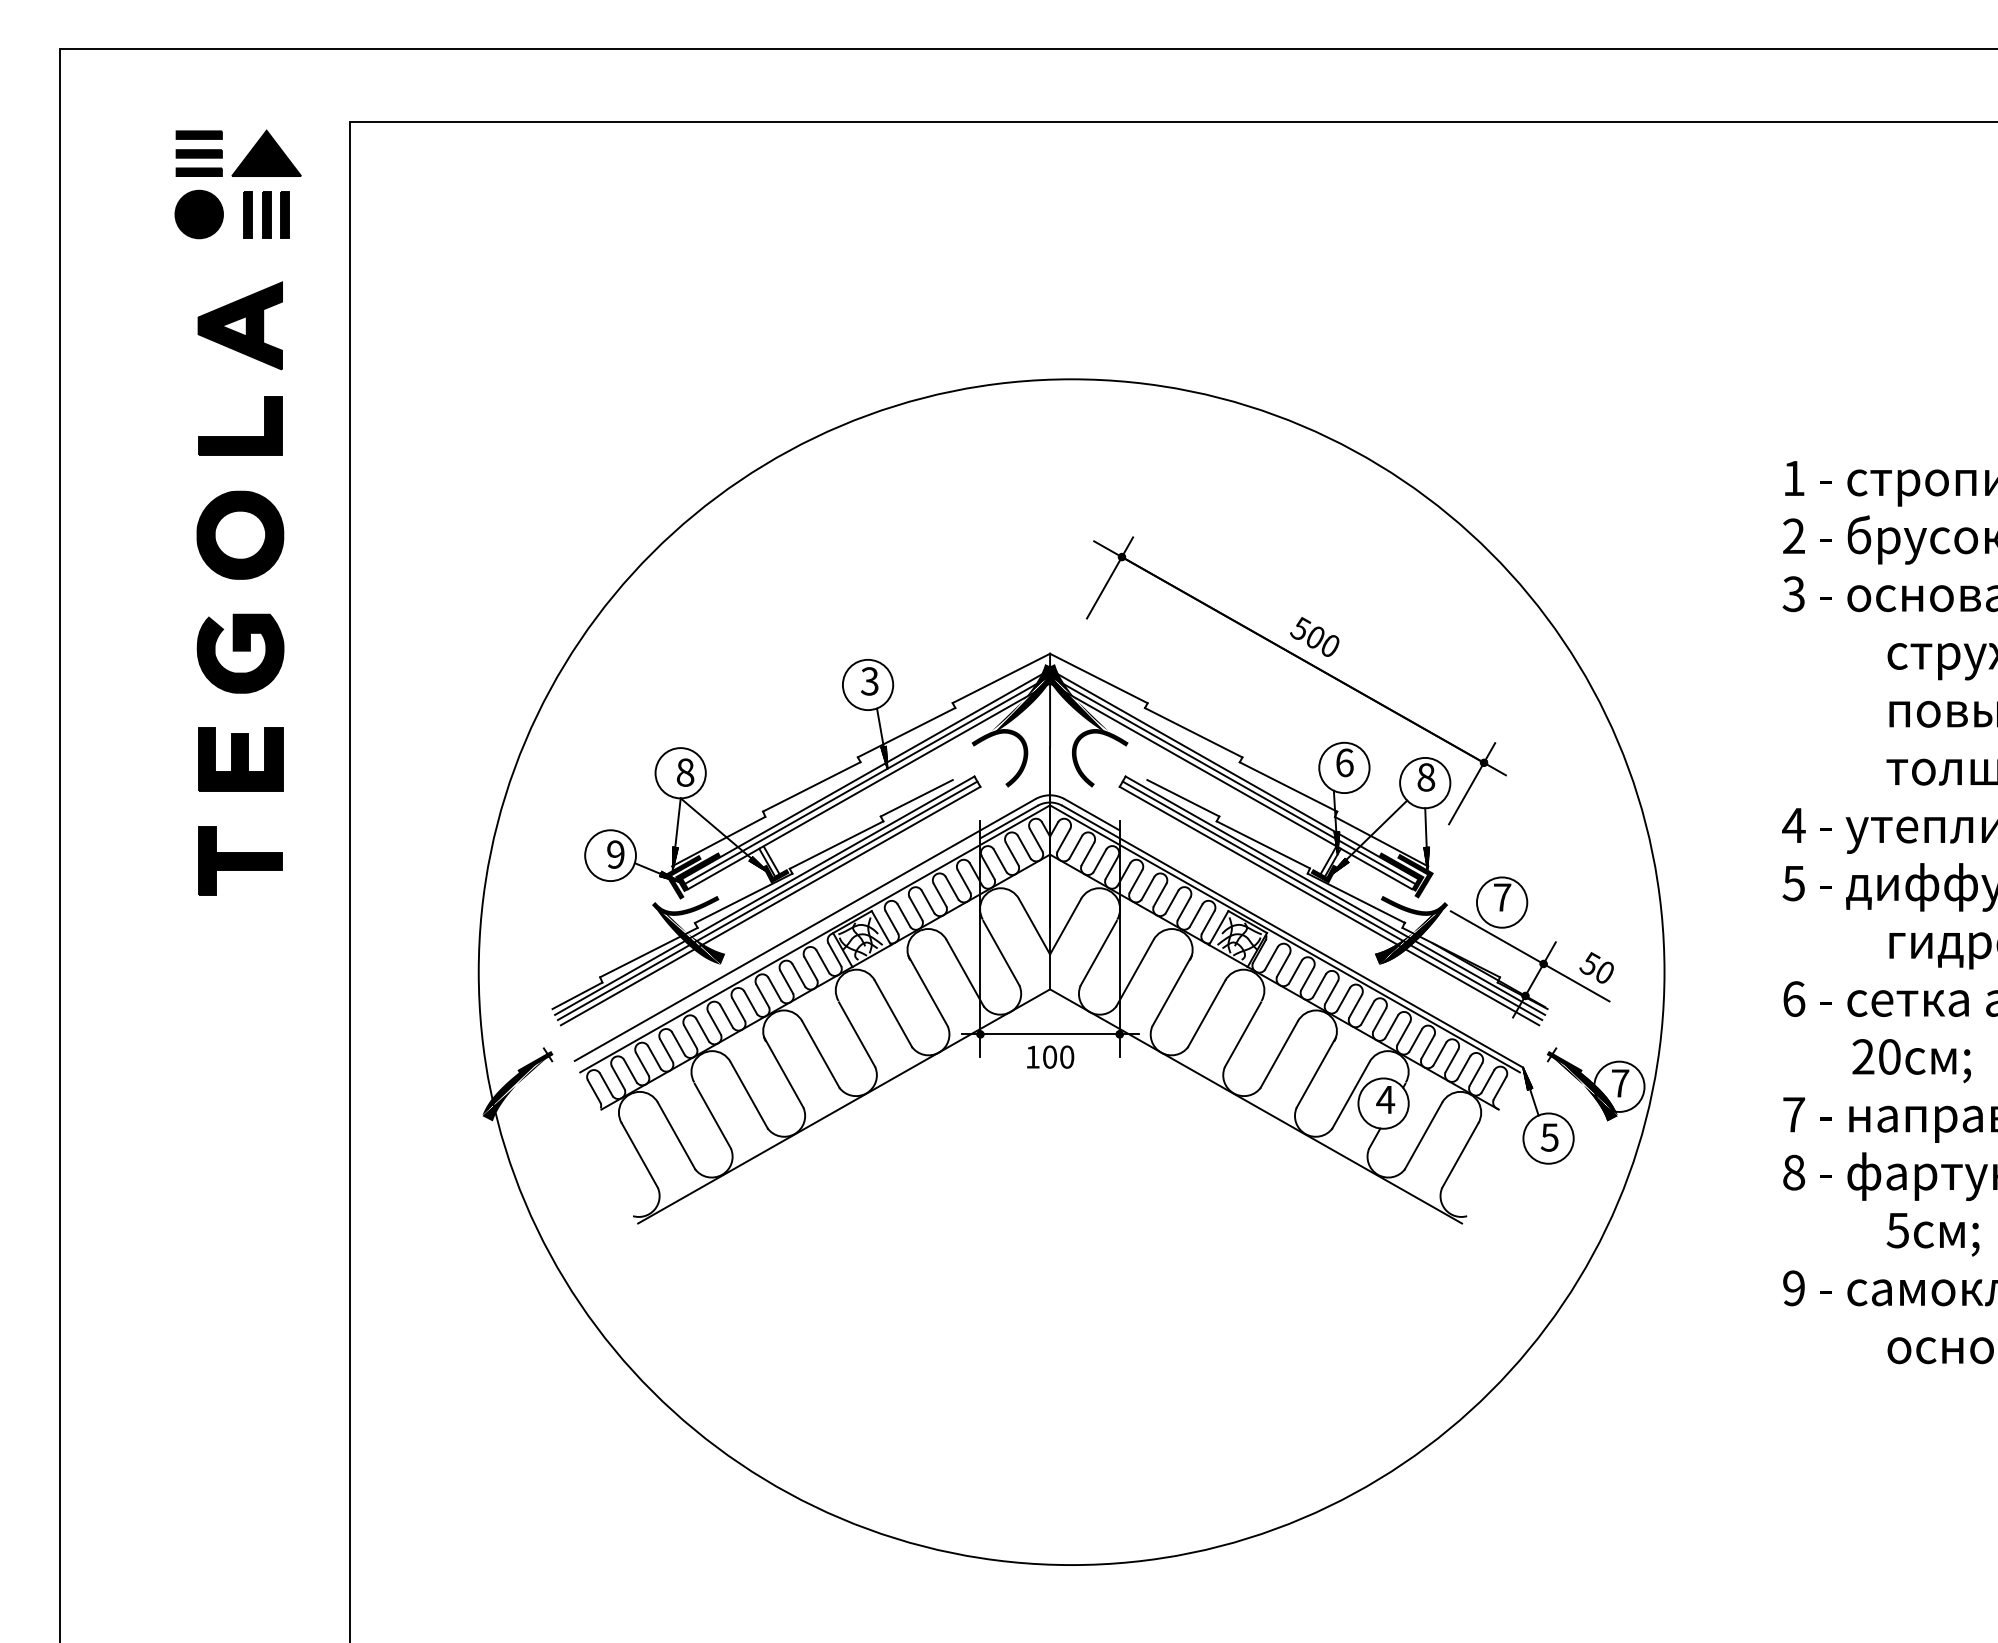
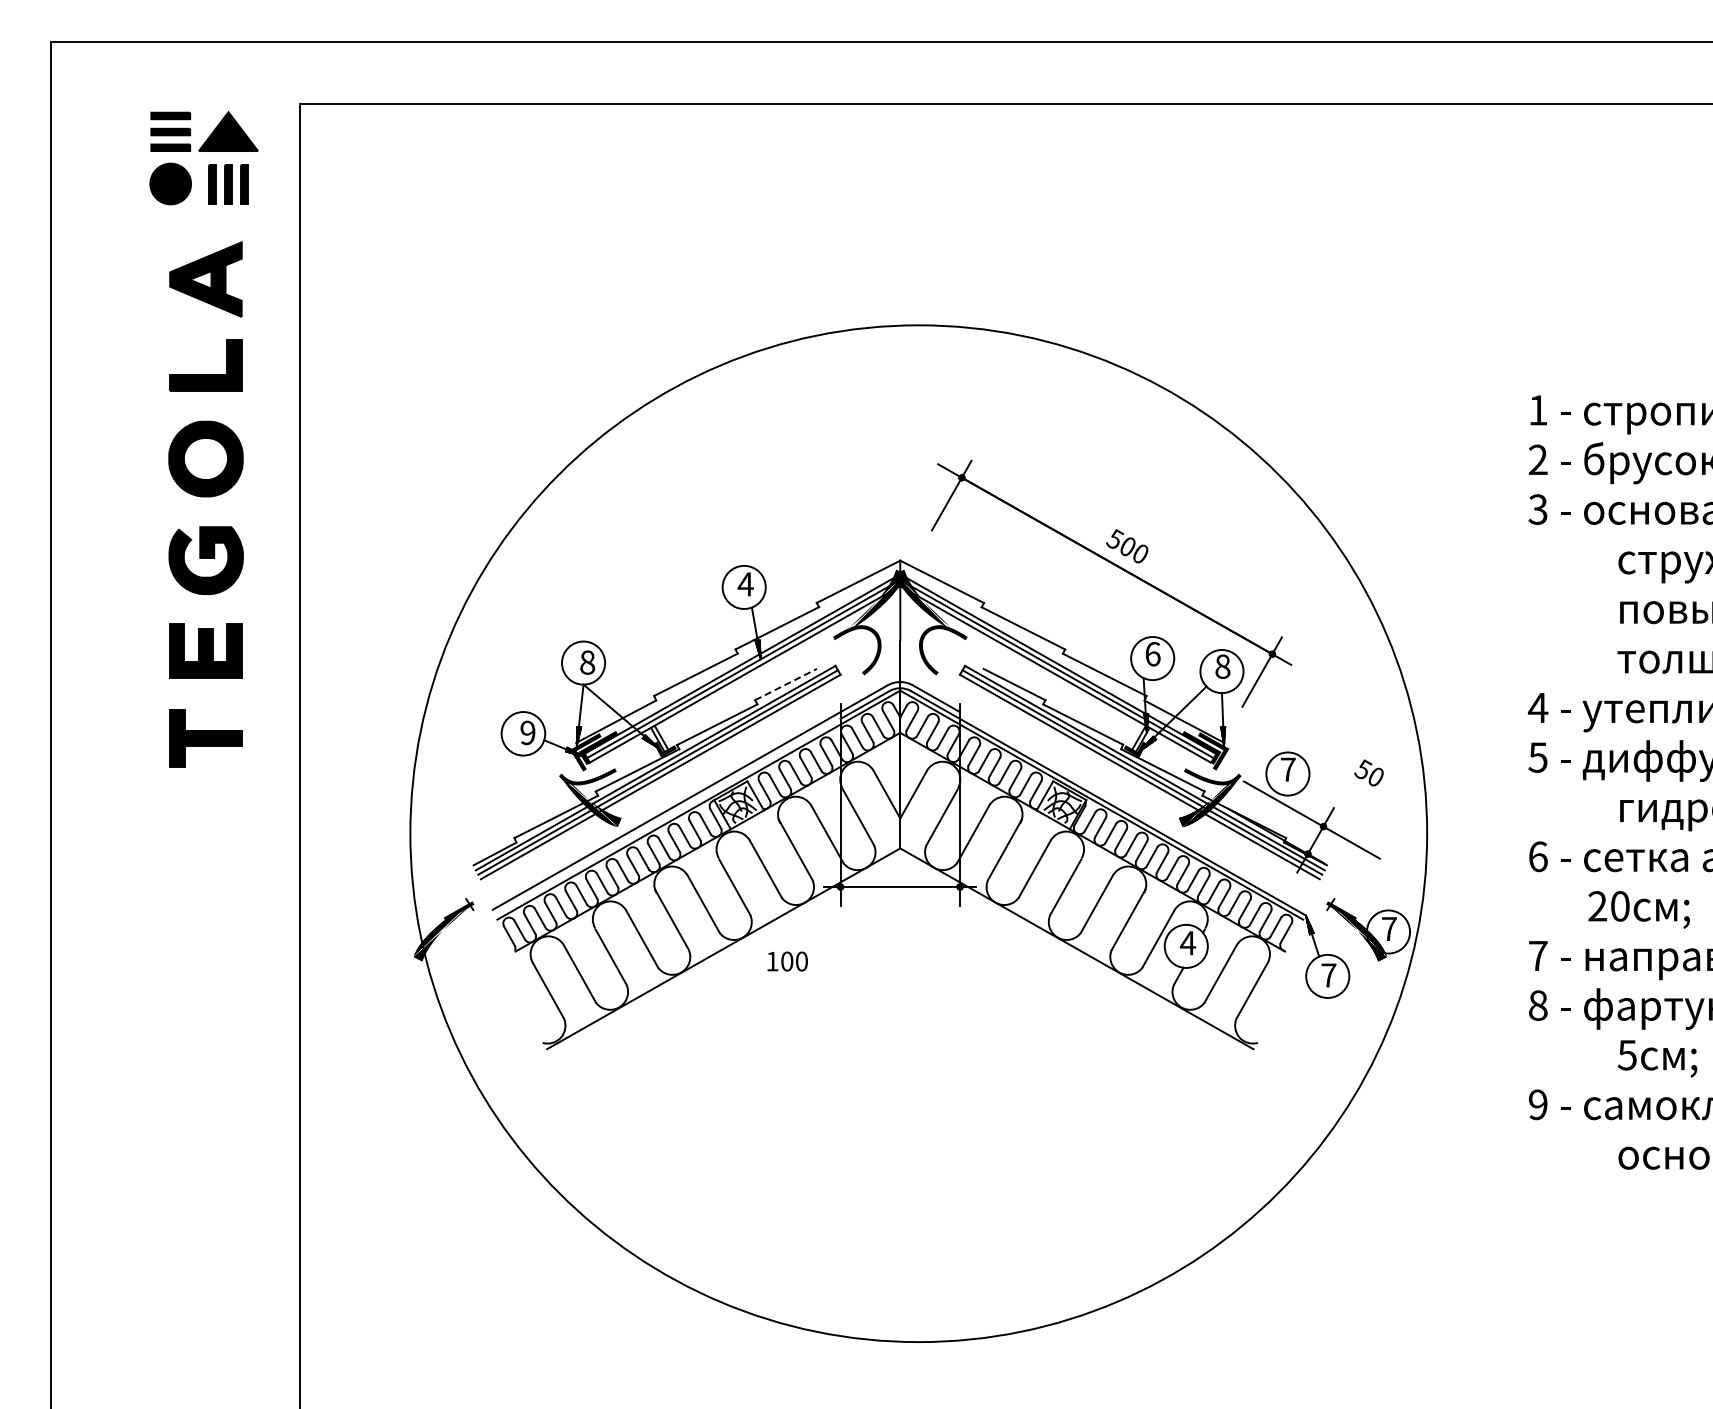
text: (869, 681) -> (745, 584), 3 -> 4
line: (917, 798) -> (786, 684), solid -> dashed
text: (1596, 967) -> (1368, 772), moved
text: (1050, 1057) -> (787, 961), moved
text: (1549, 1137) -> (1328, 975), 5 -> 7

